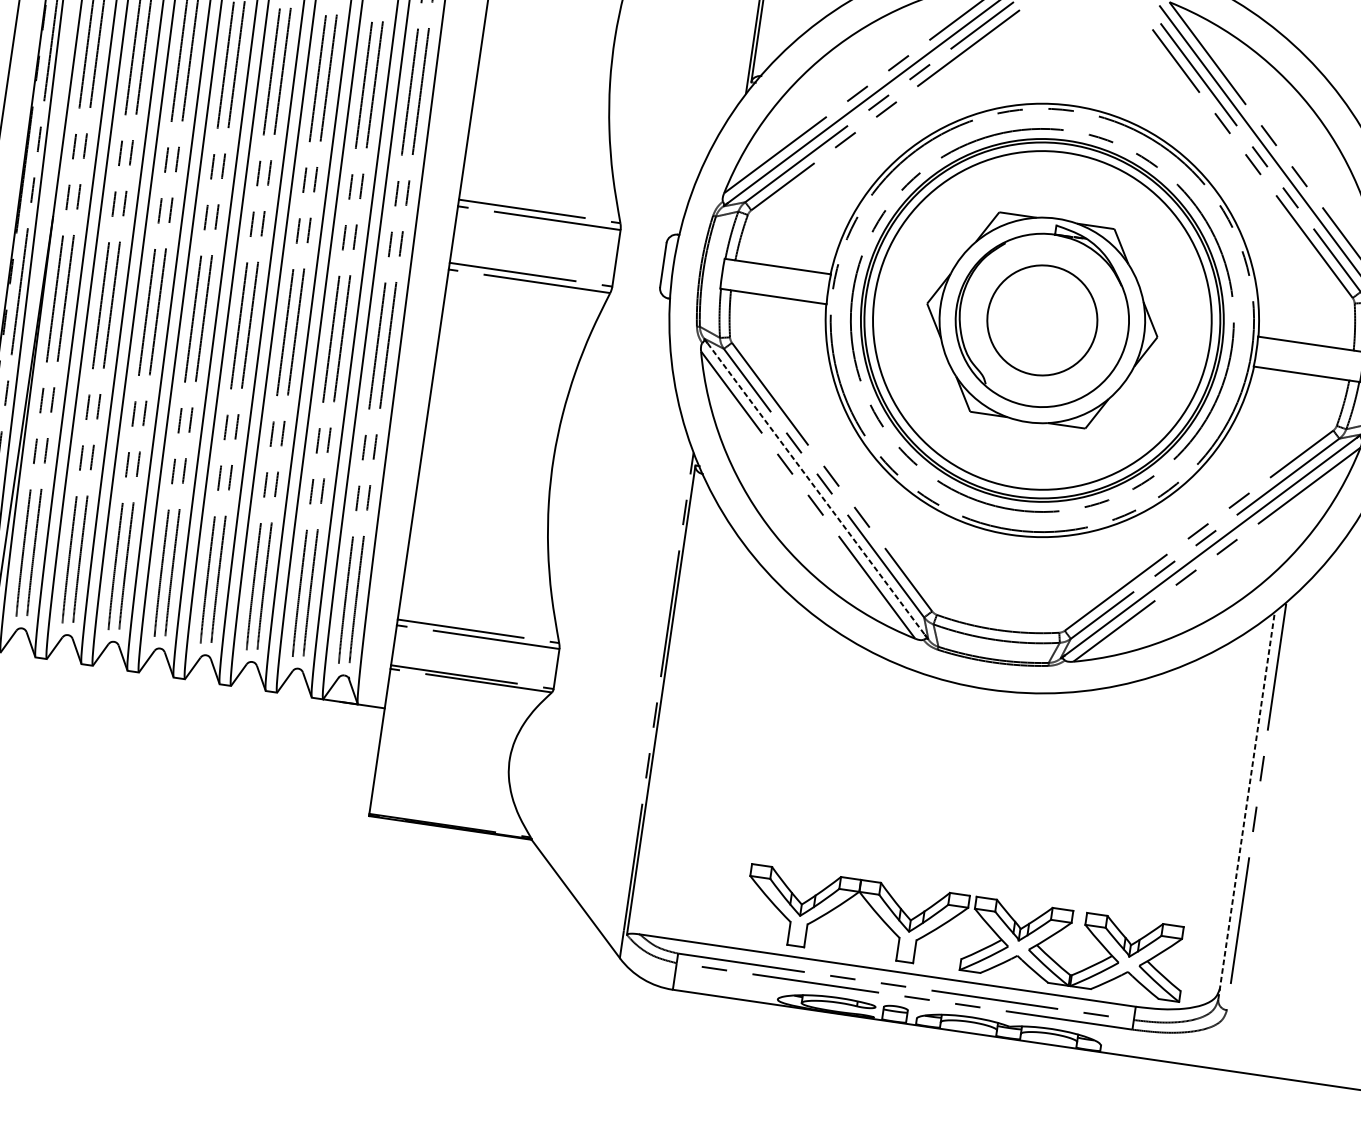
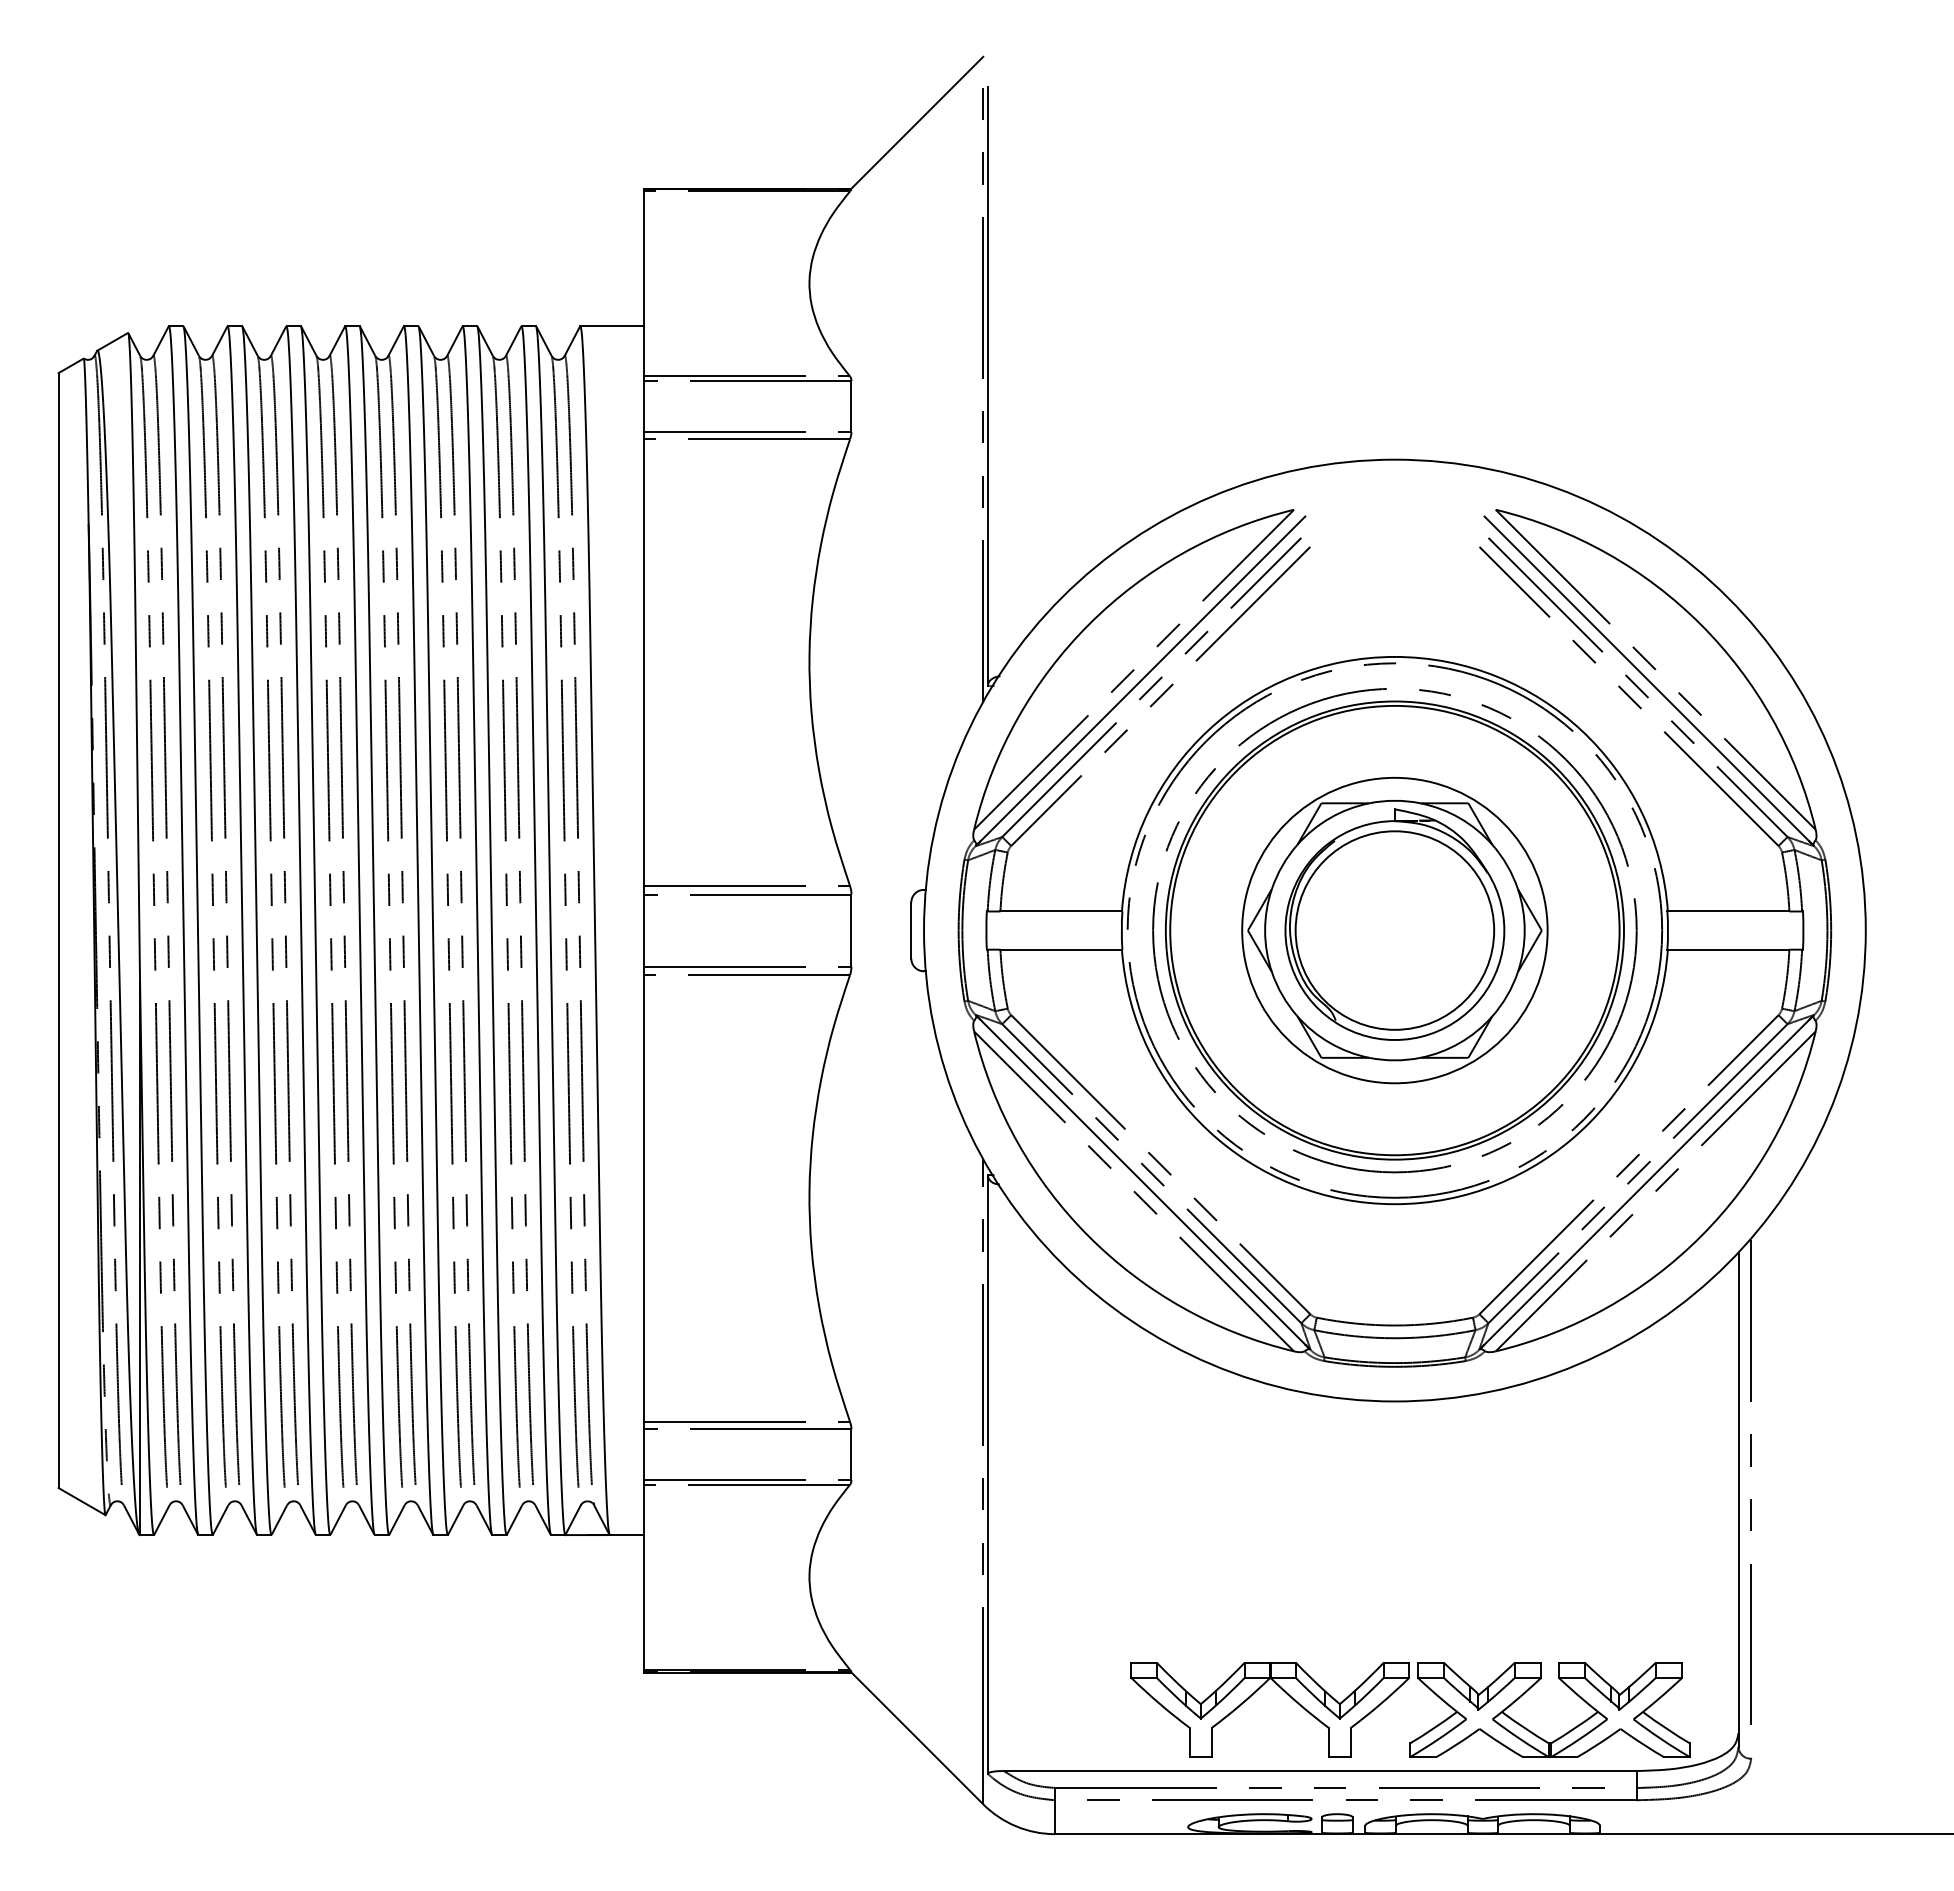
circle: (1042, 320) -> (1394, 930), size x0.71
circle: (1042, 320) -> (1394, 930), size x1.43
line: (816, 489) -> (1143, 1182), dashed -> solid
line: (1246, 805) -> (1738, 1499), dashed -> solid

